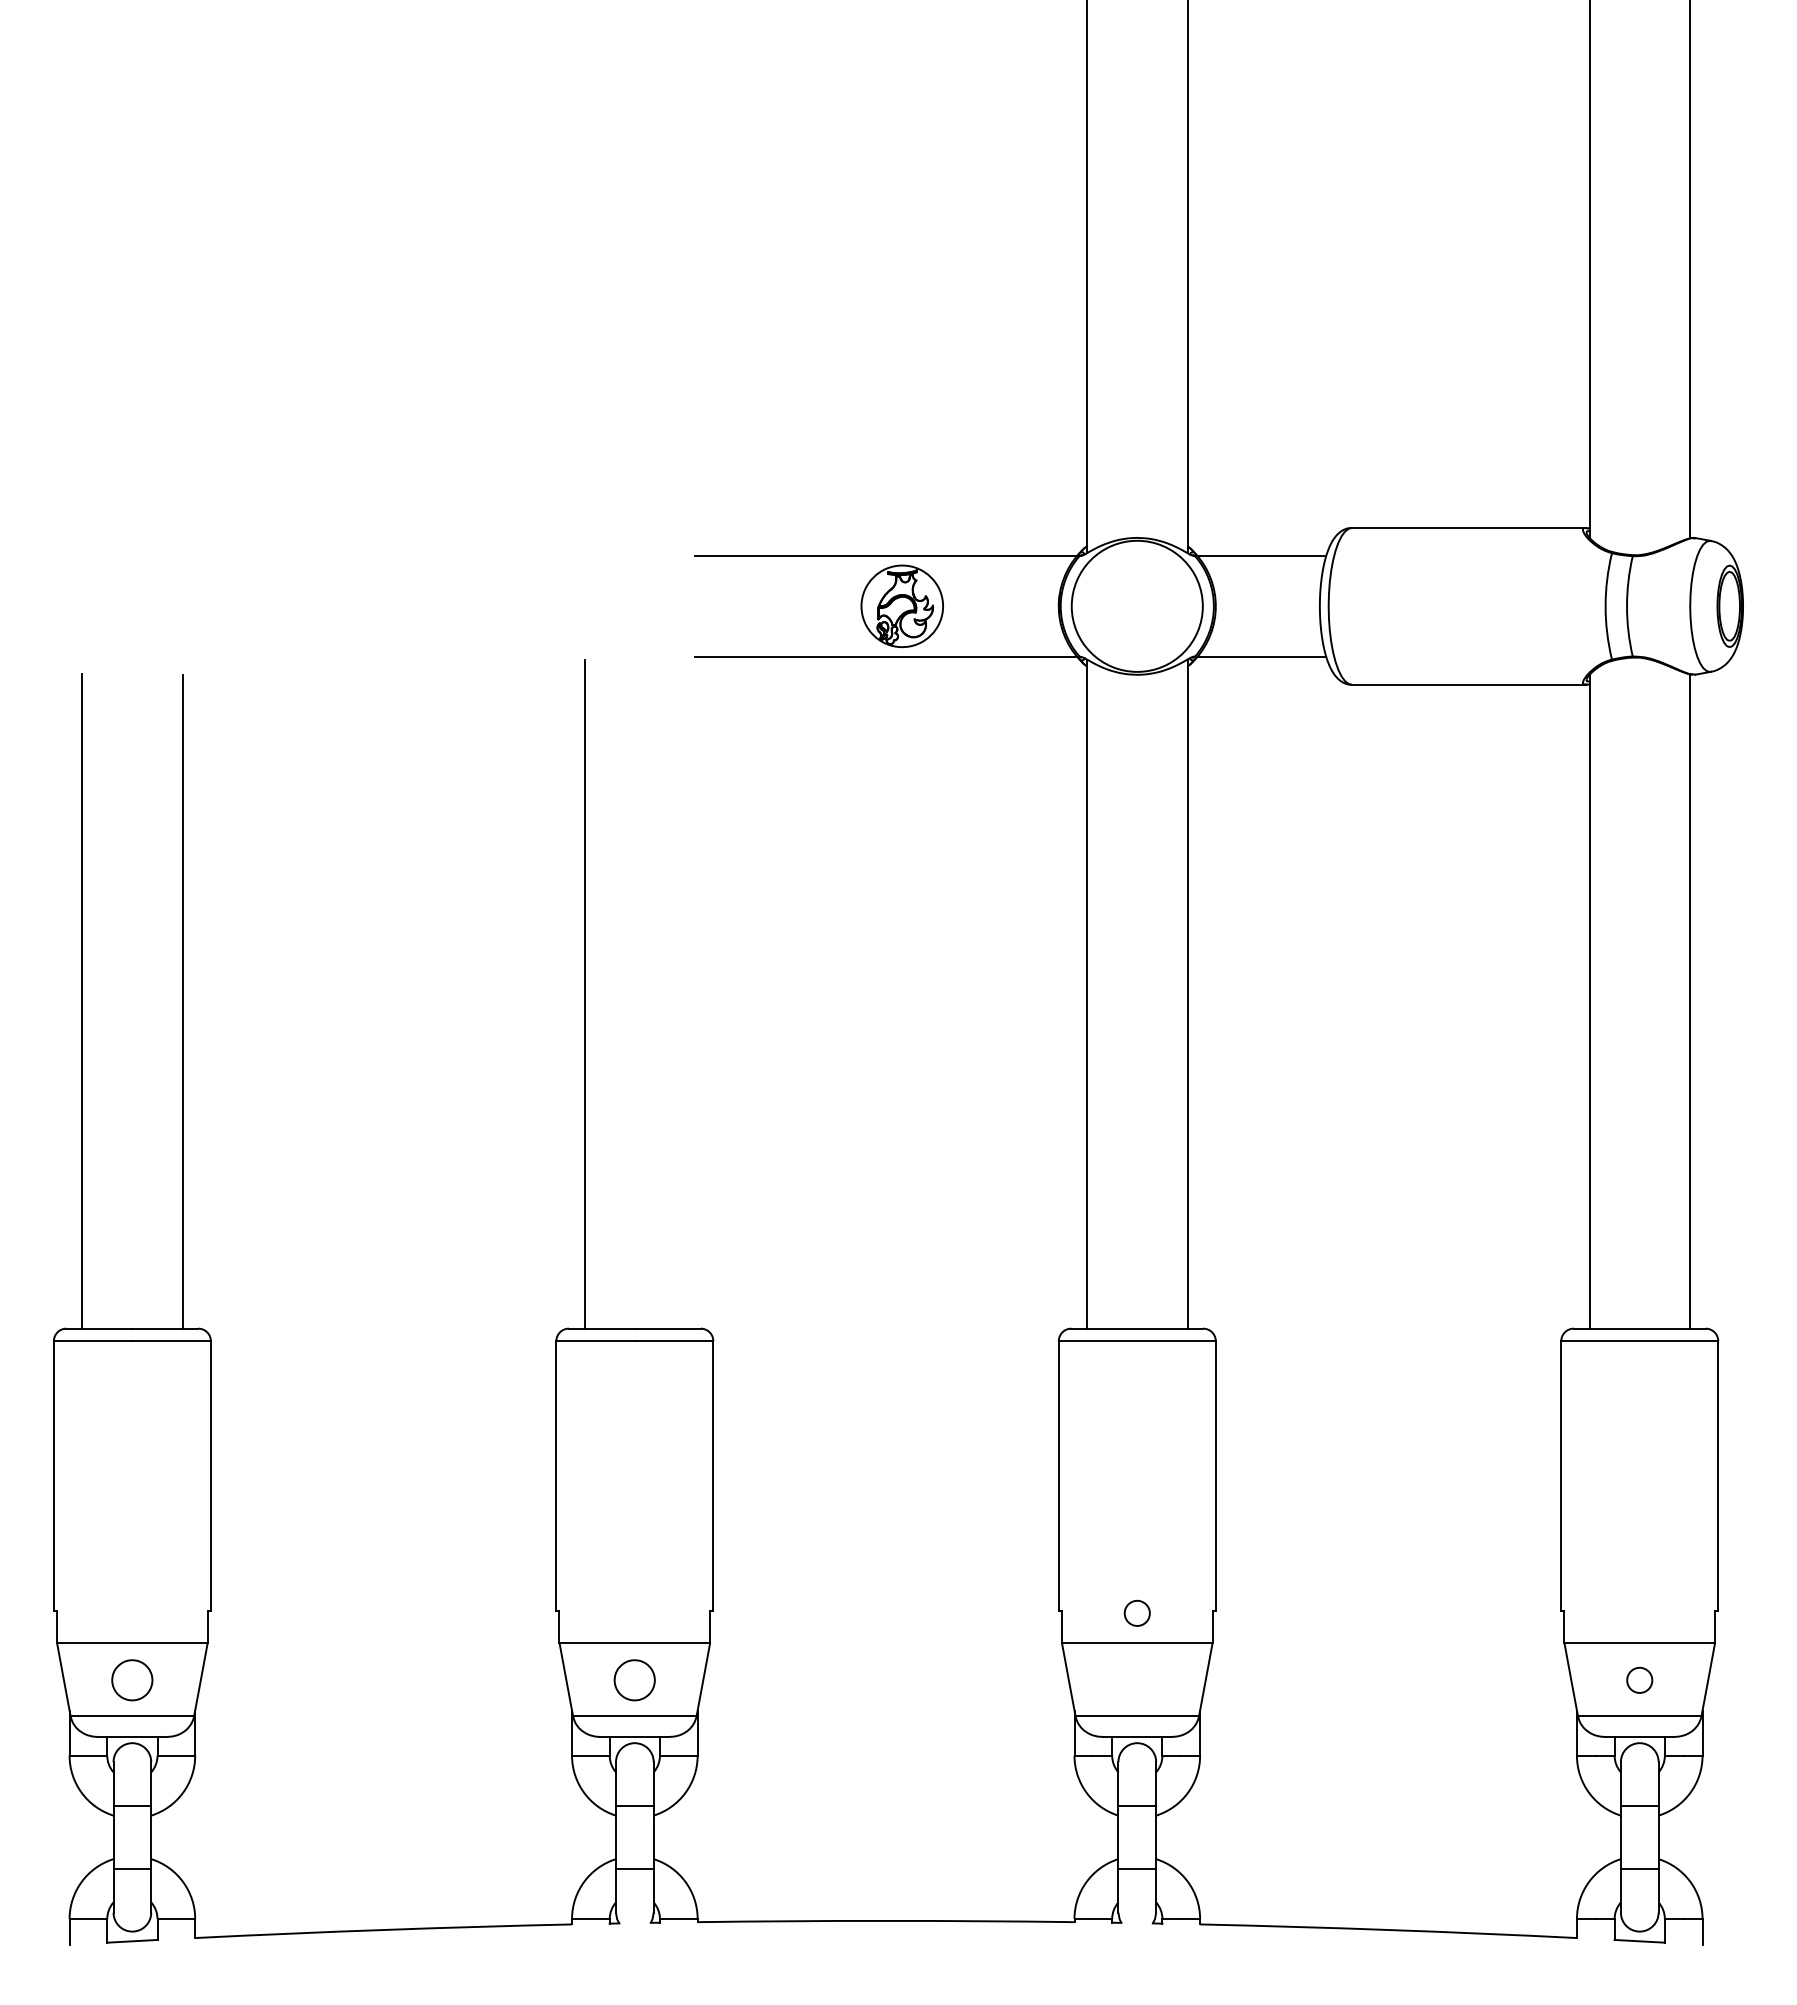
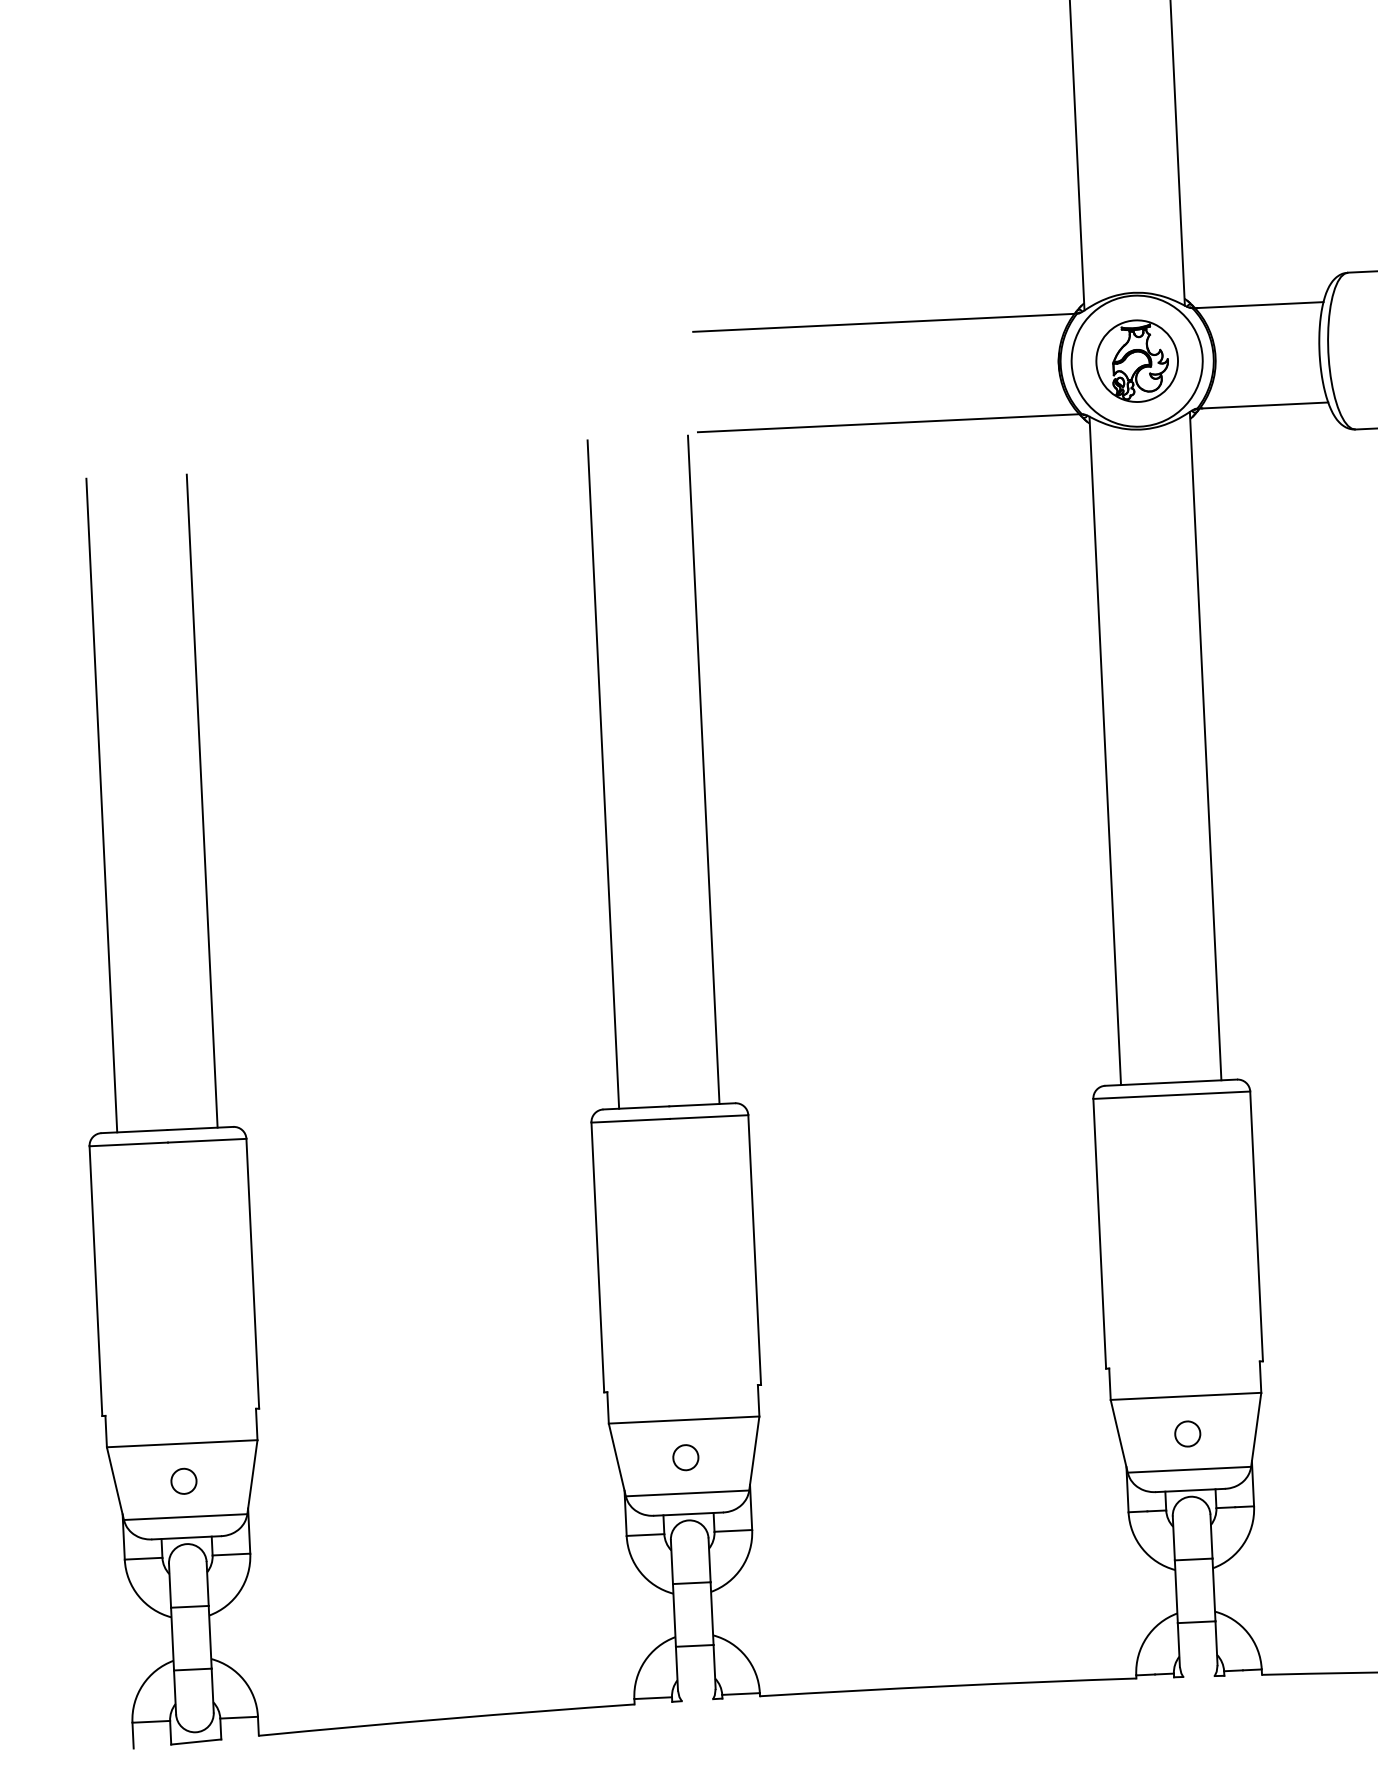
part: (901, 606) -> (1136, 361), moved
line: (685, 993) -> (704, 769), added
part: (1136, 1612) -> (1186, 1433), moved
part: (132, 1680) -> (184, 1481), size x0.62
part: (634, 1680) -> (685, 1457), size x0.62

